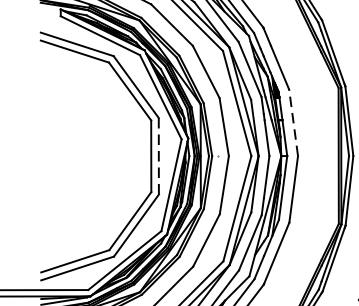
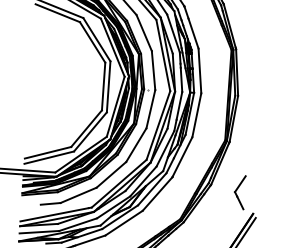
line: (292, 122) -> (199, 70), dashed -> solid
line: (158, 155) -> (108, 86), dashed -> solid

